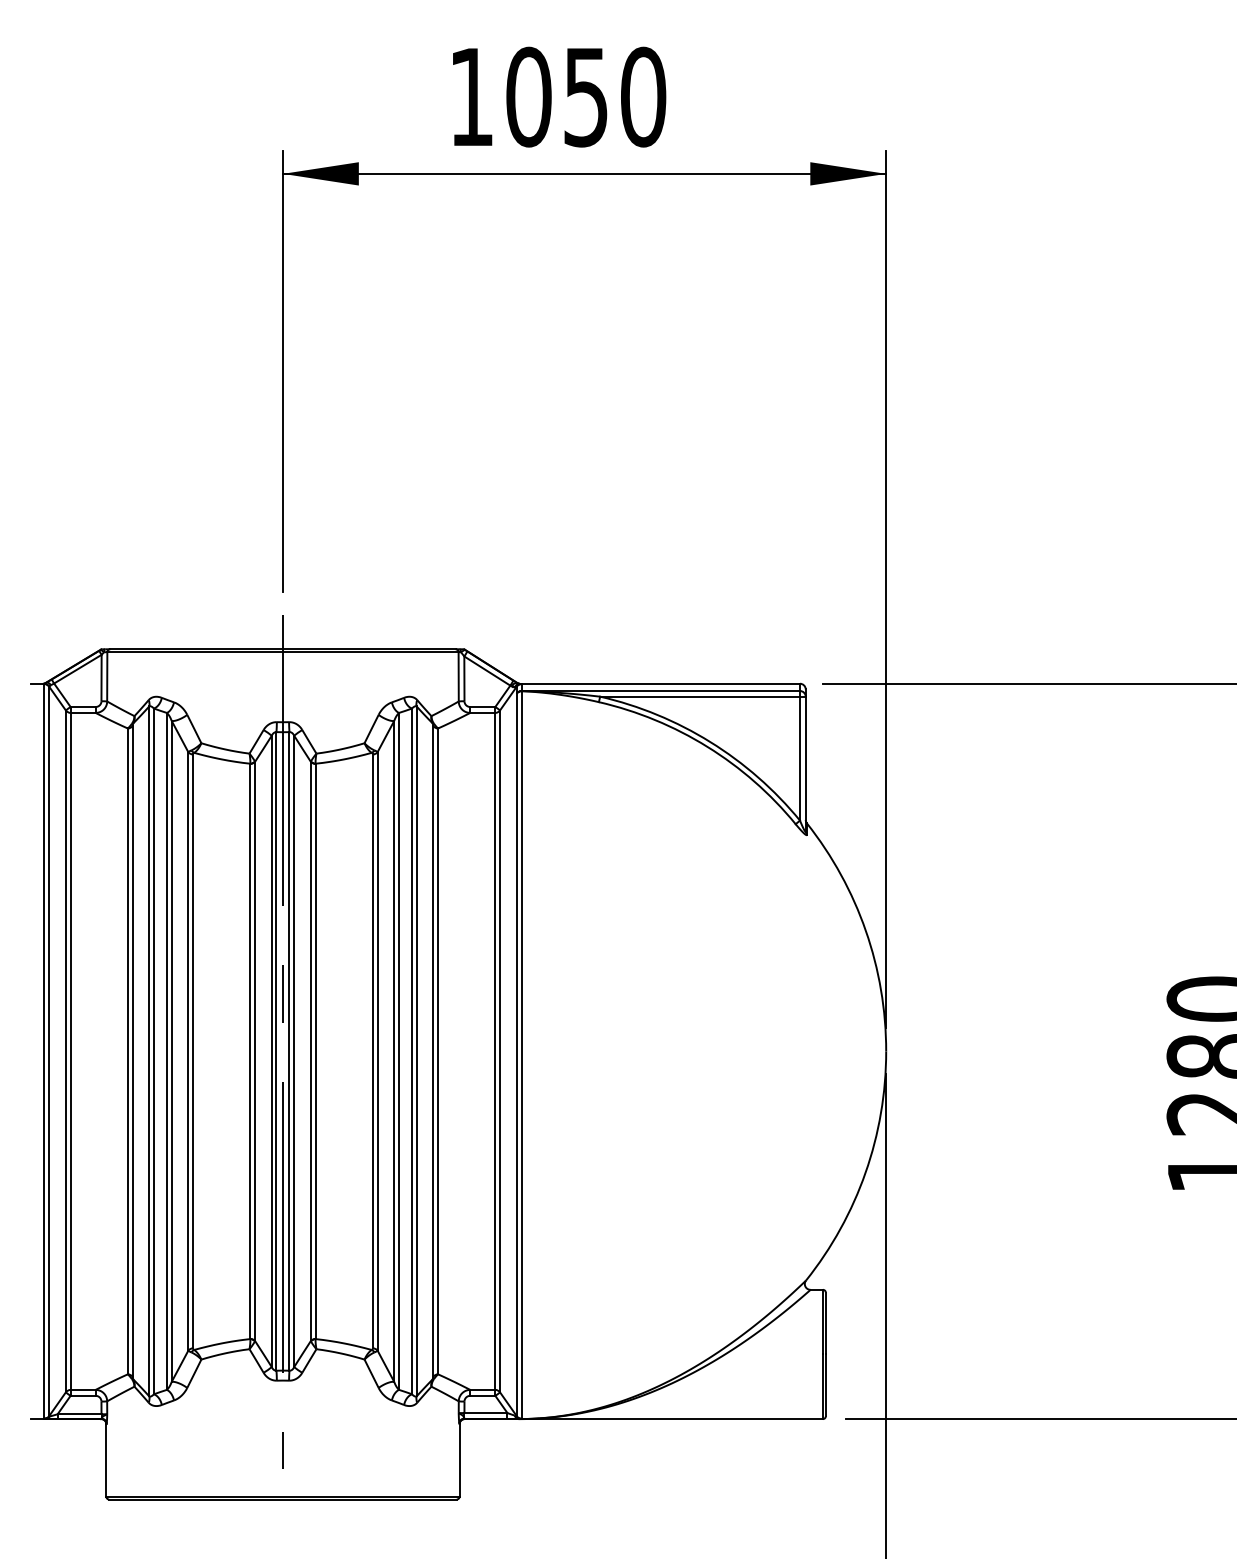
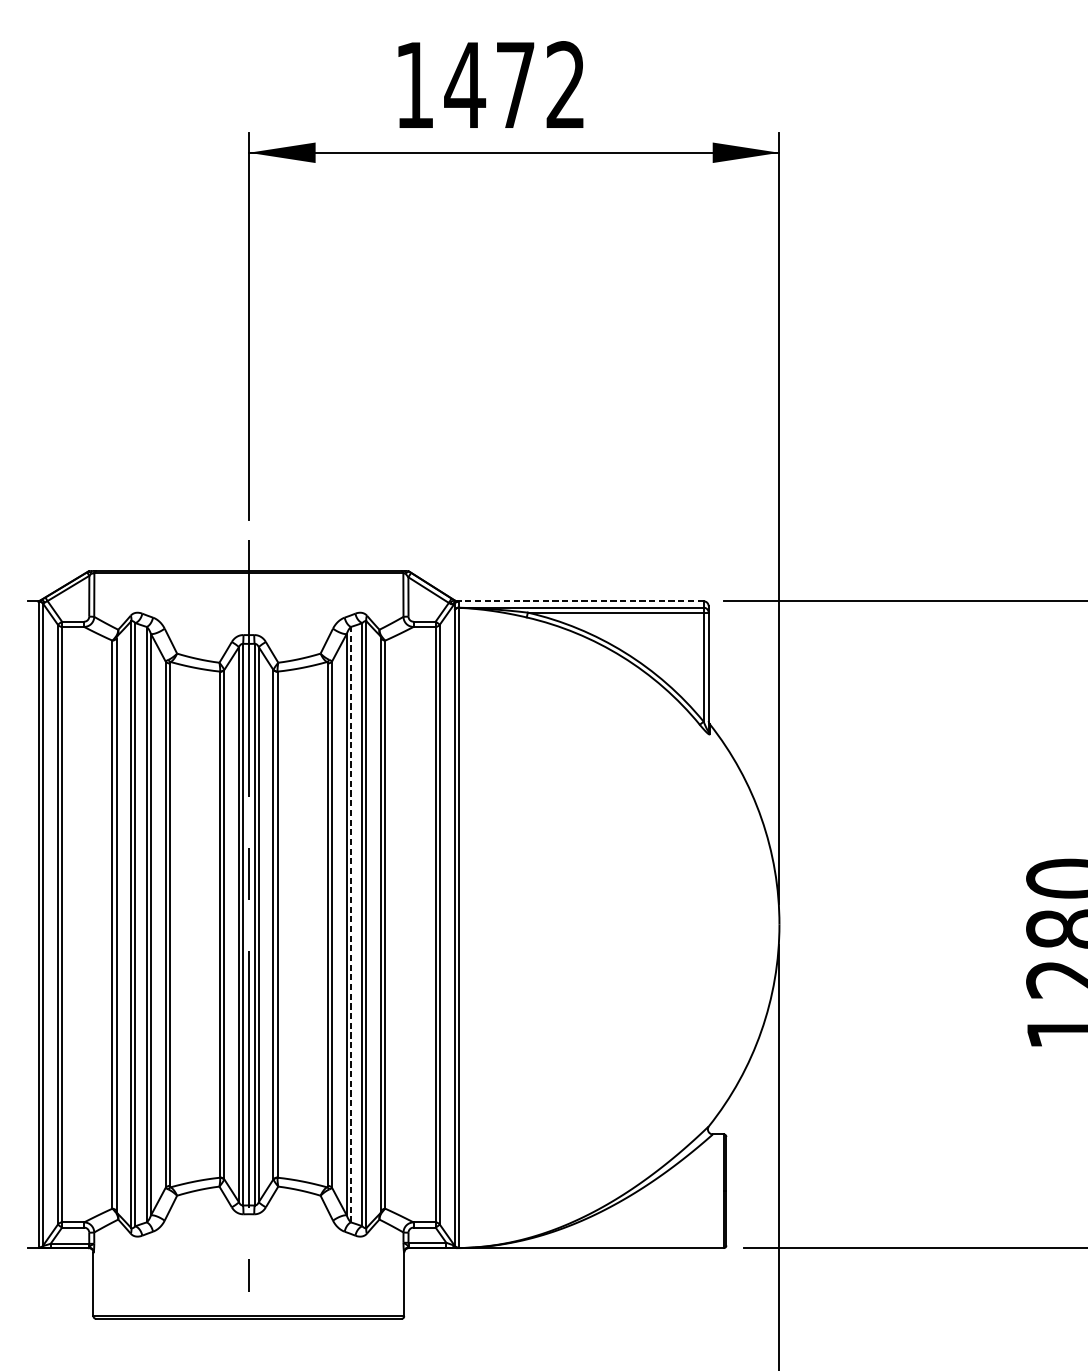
text: (585, 96) -> (514, 84), 1050 -> 1472
line: (659, 683) -> (580, 601), solid -> dashed
line: (398, 1050) -> (350, 923), solid -> dashed

